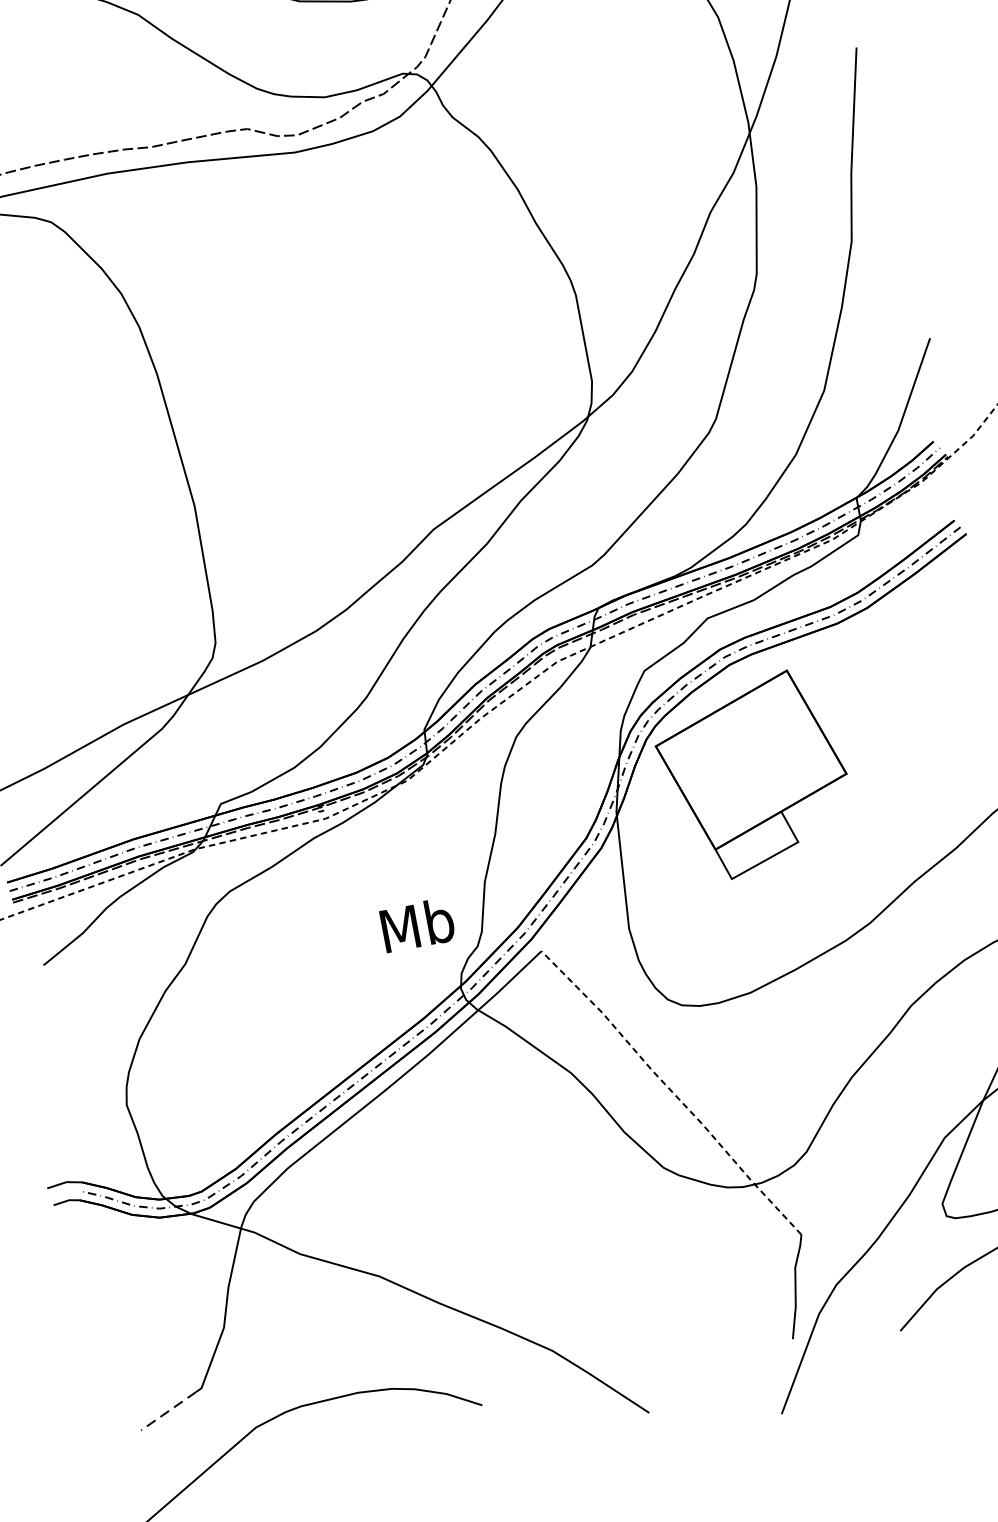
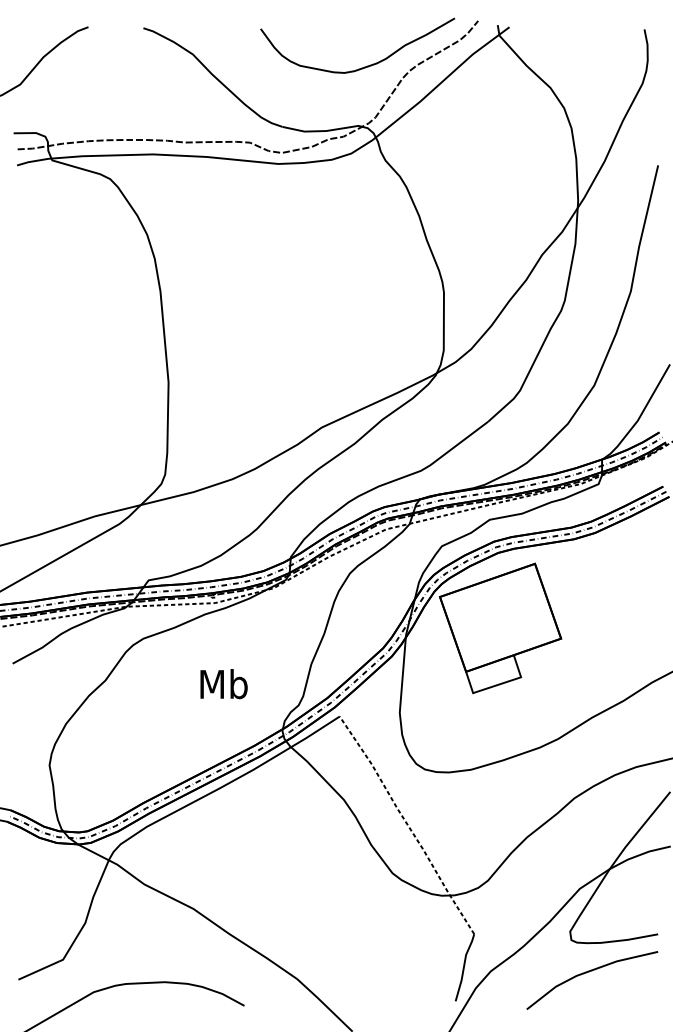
text: (416, 925) -> (223, 684), moved
line: (168, 1411) -> (38, 970), dashed -> solid

